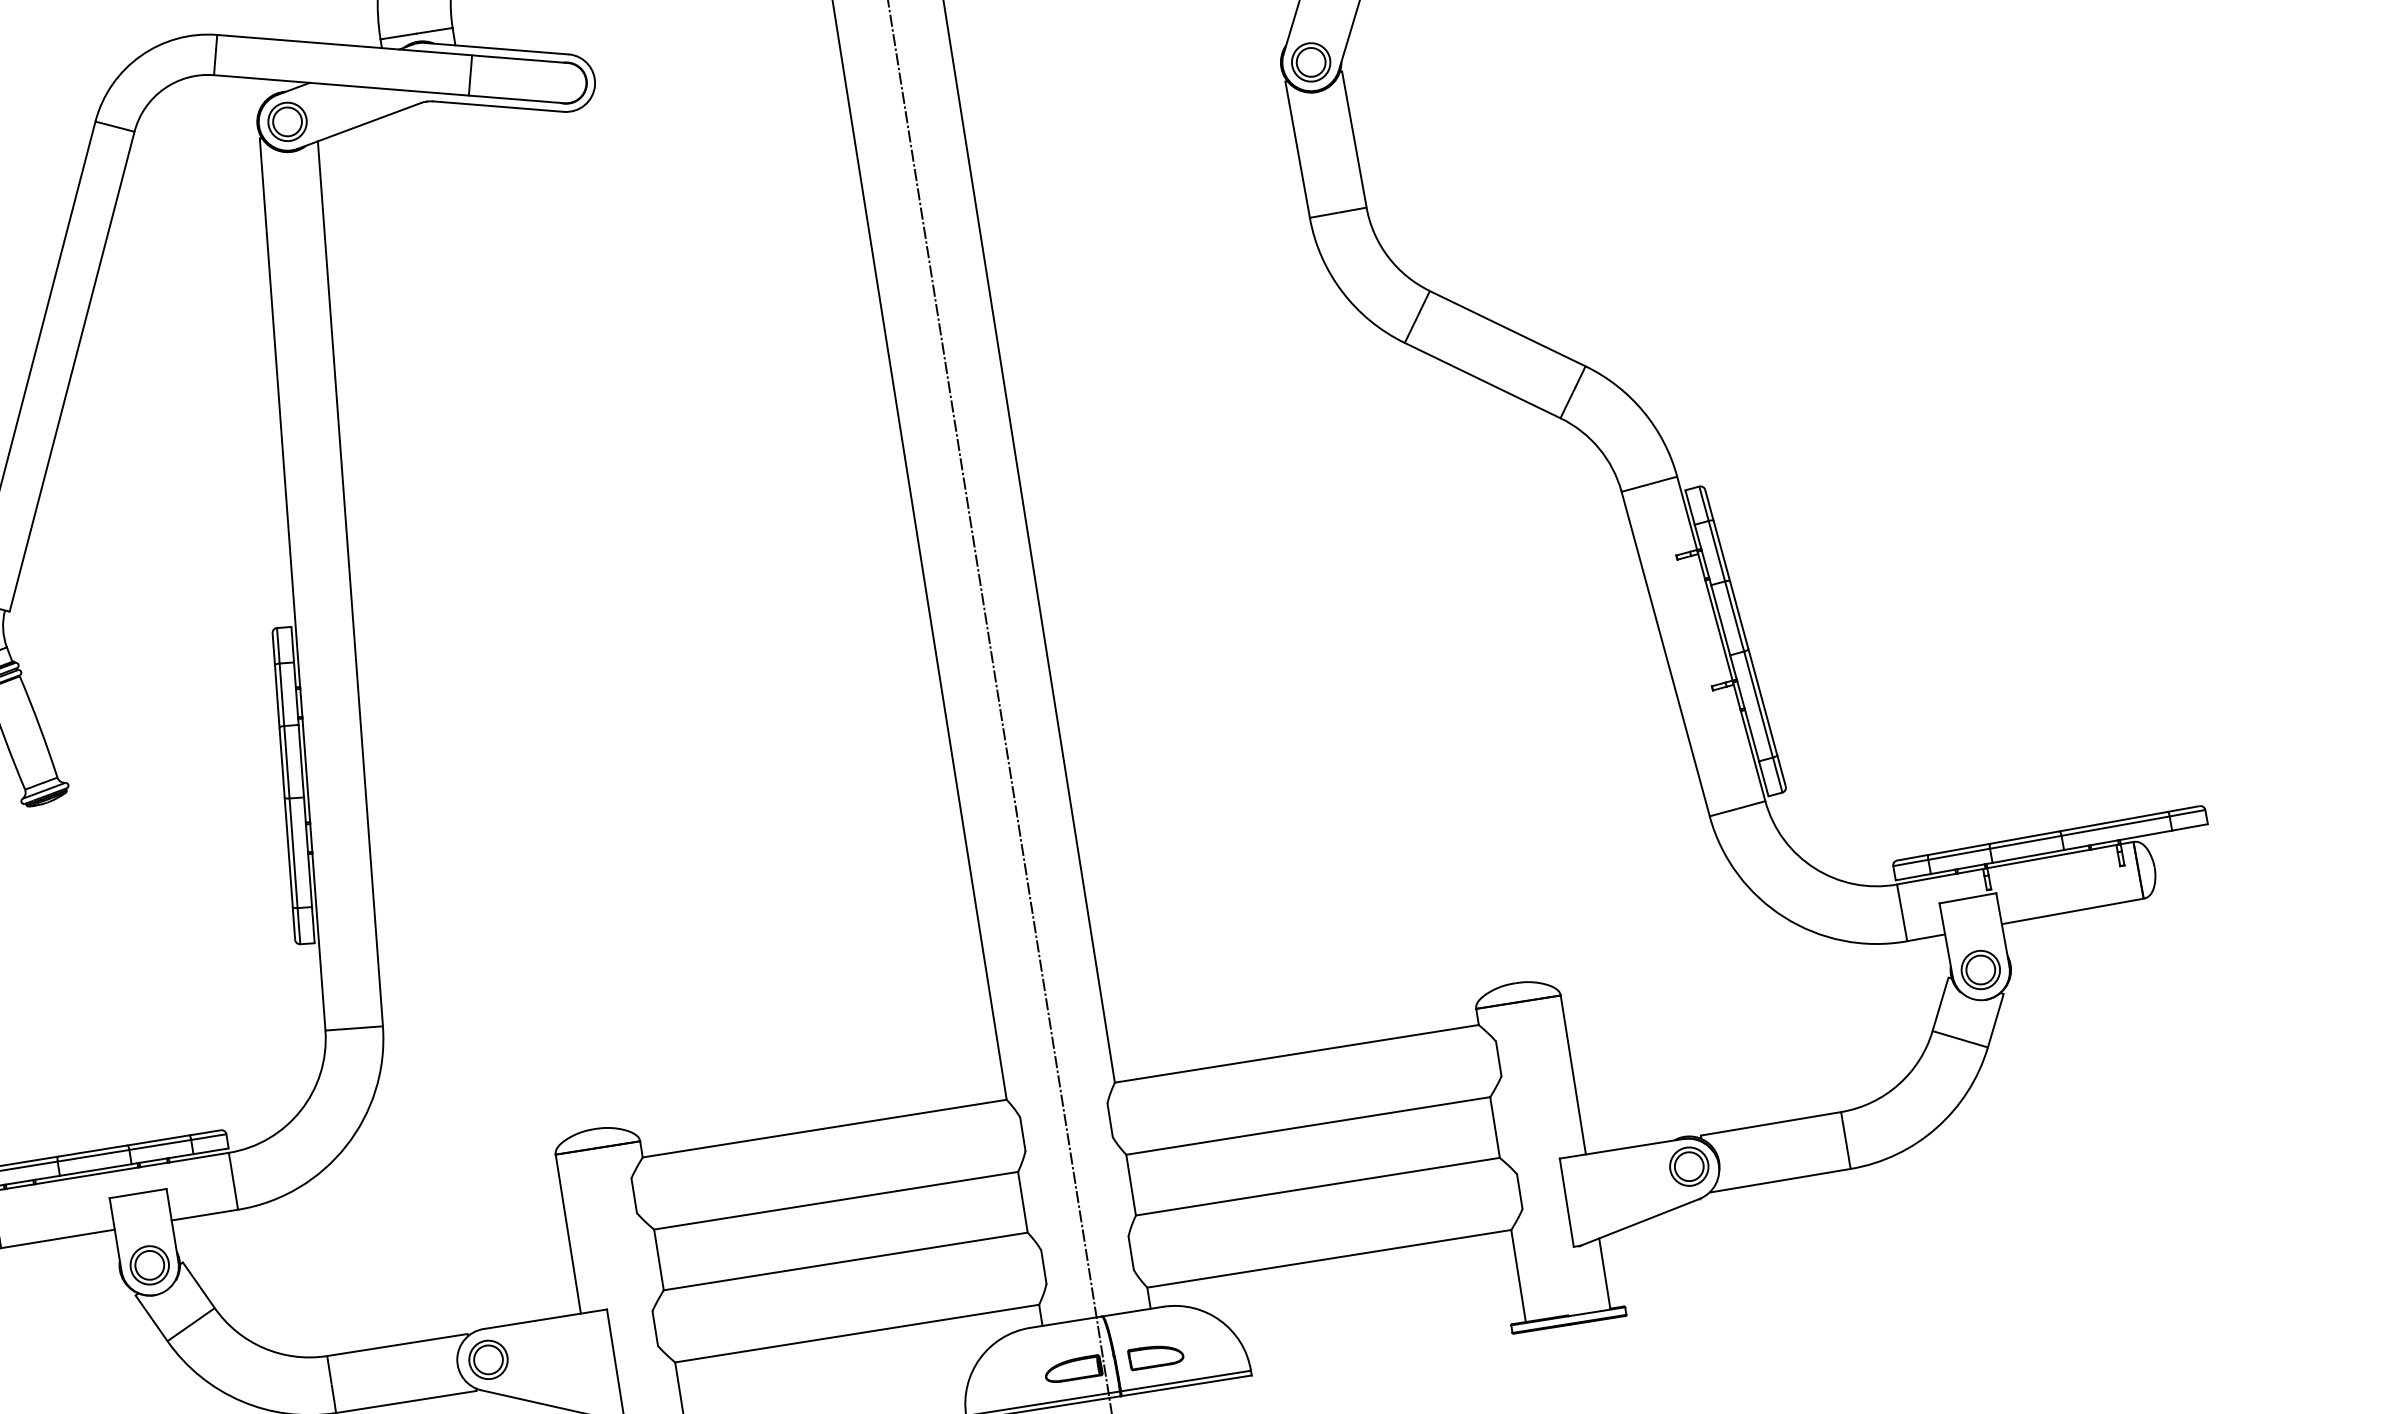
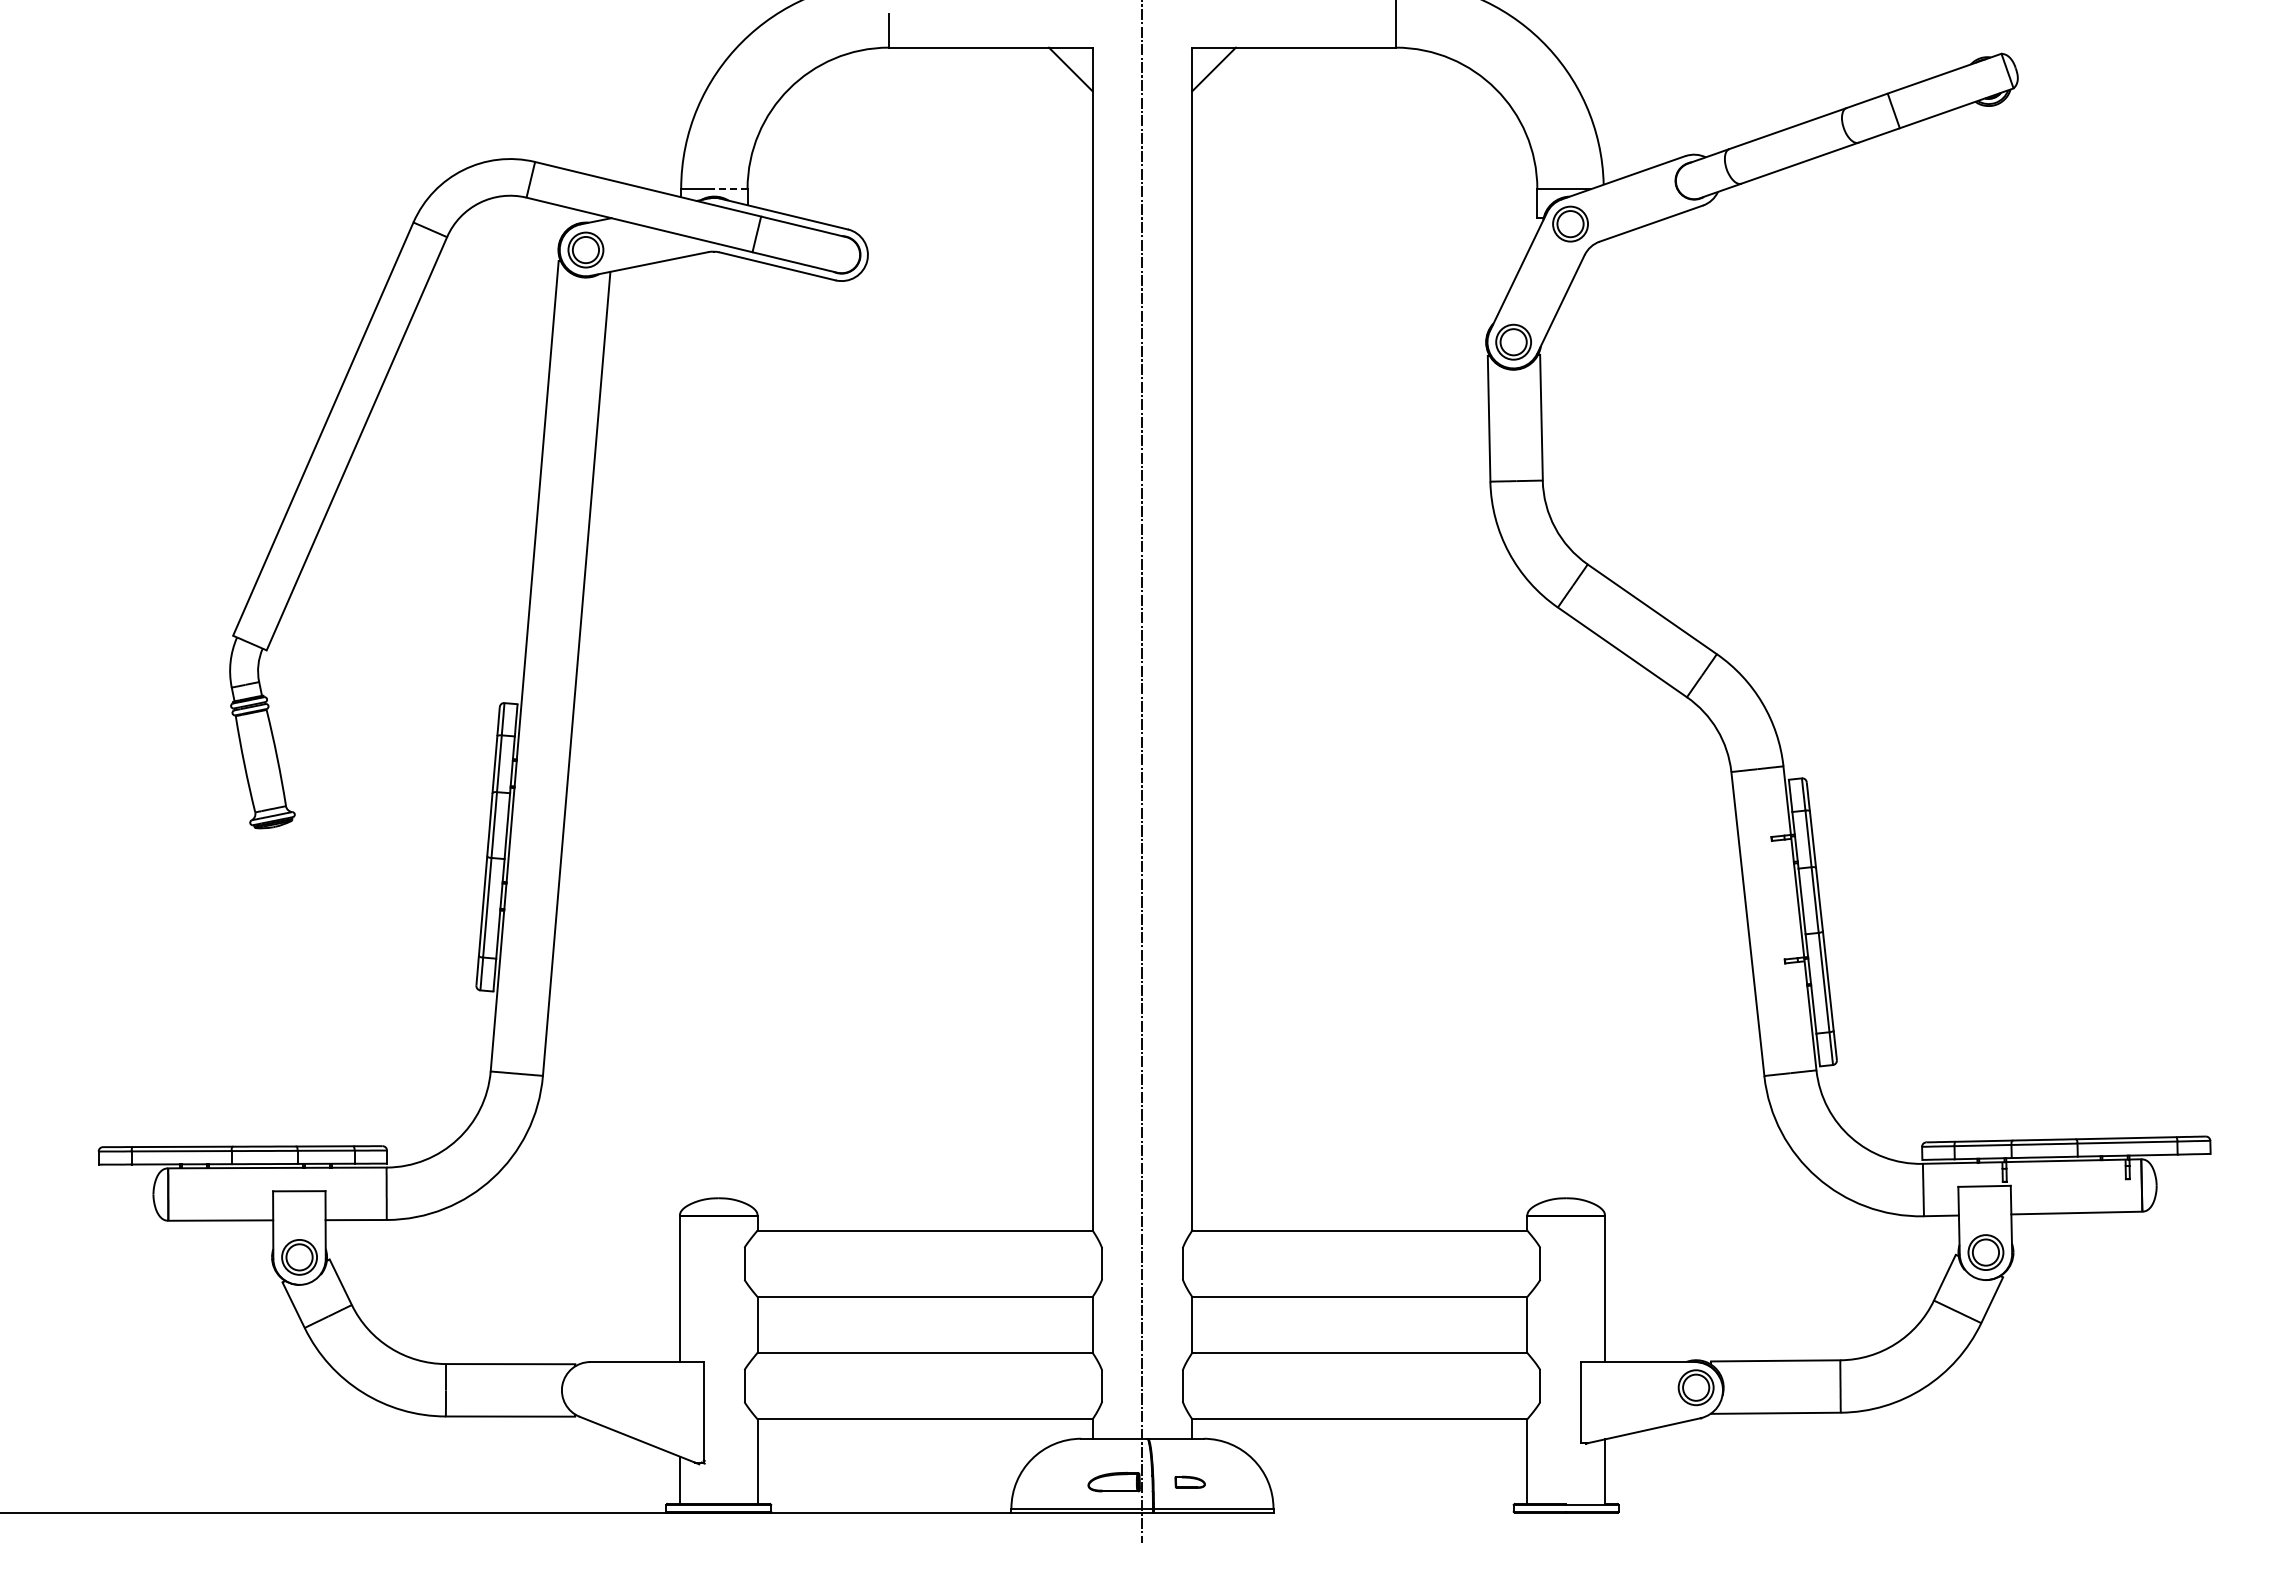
line: (434, 31) -> (730, 189), solid -> dashed
part: (1155, 1356) -> (1189, 1482), size x0.6
part: (488, 1359) -> (590, 1390), removed

